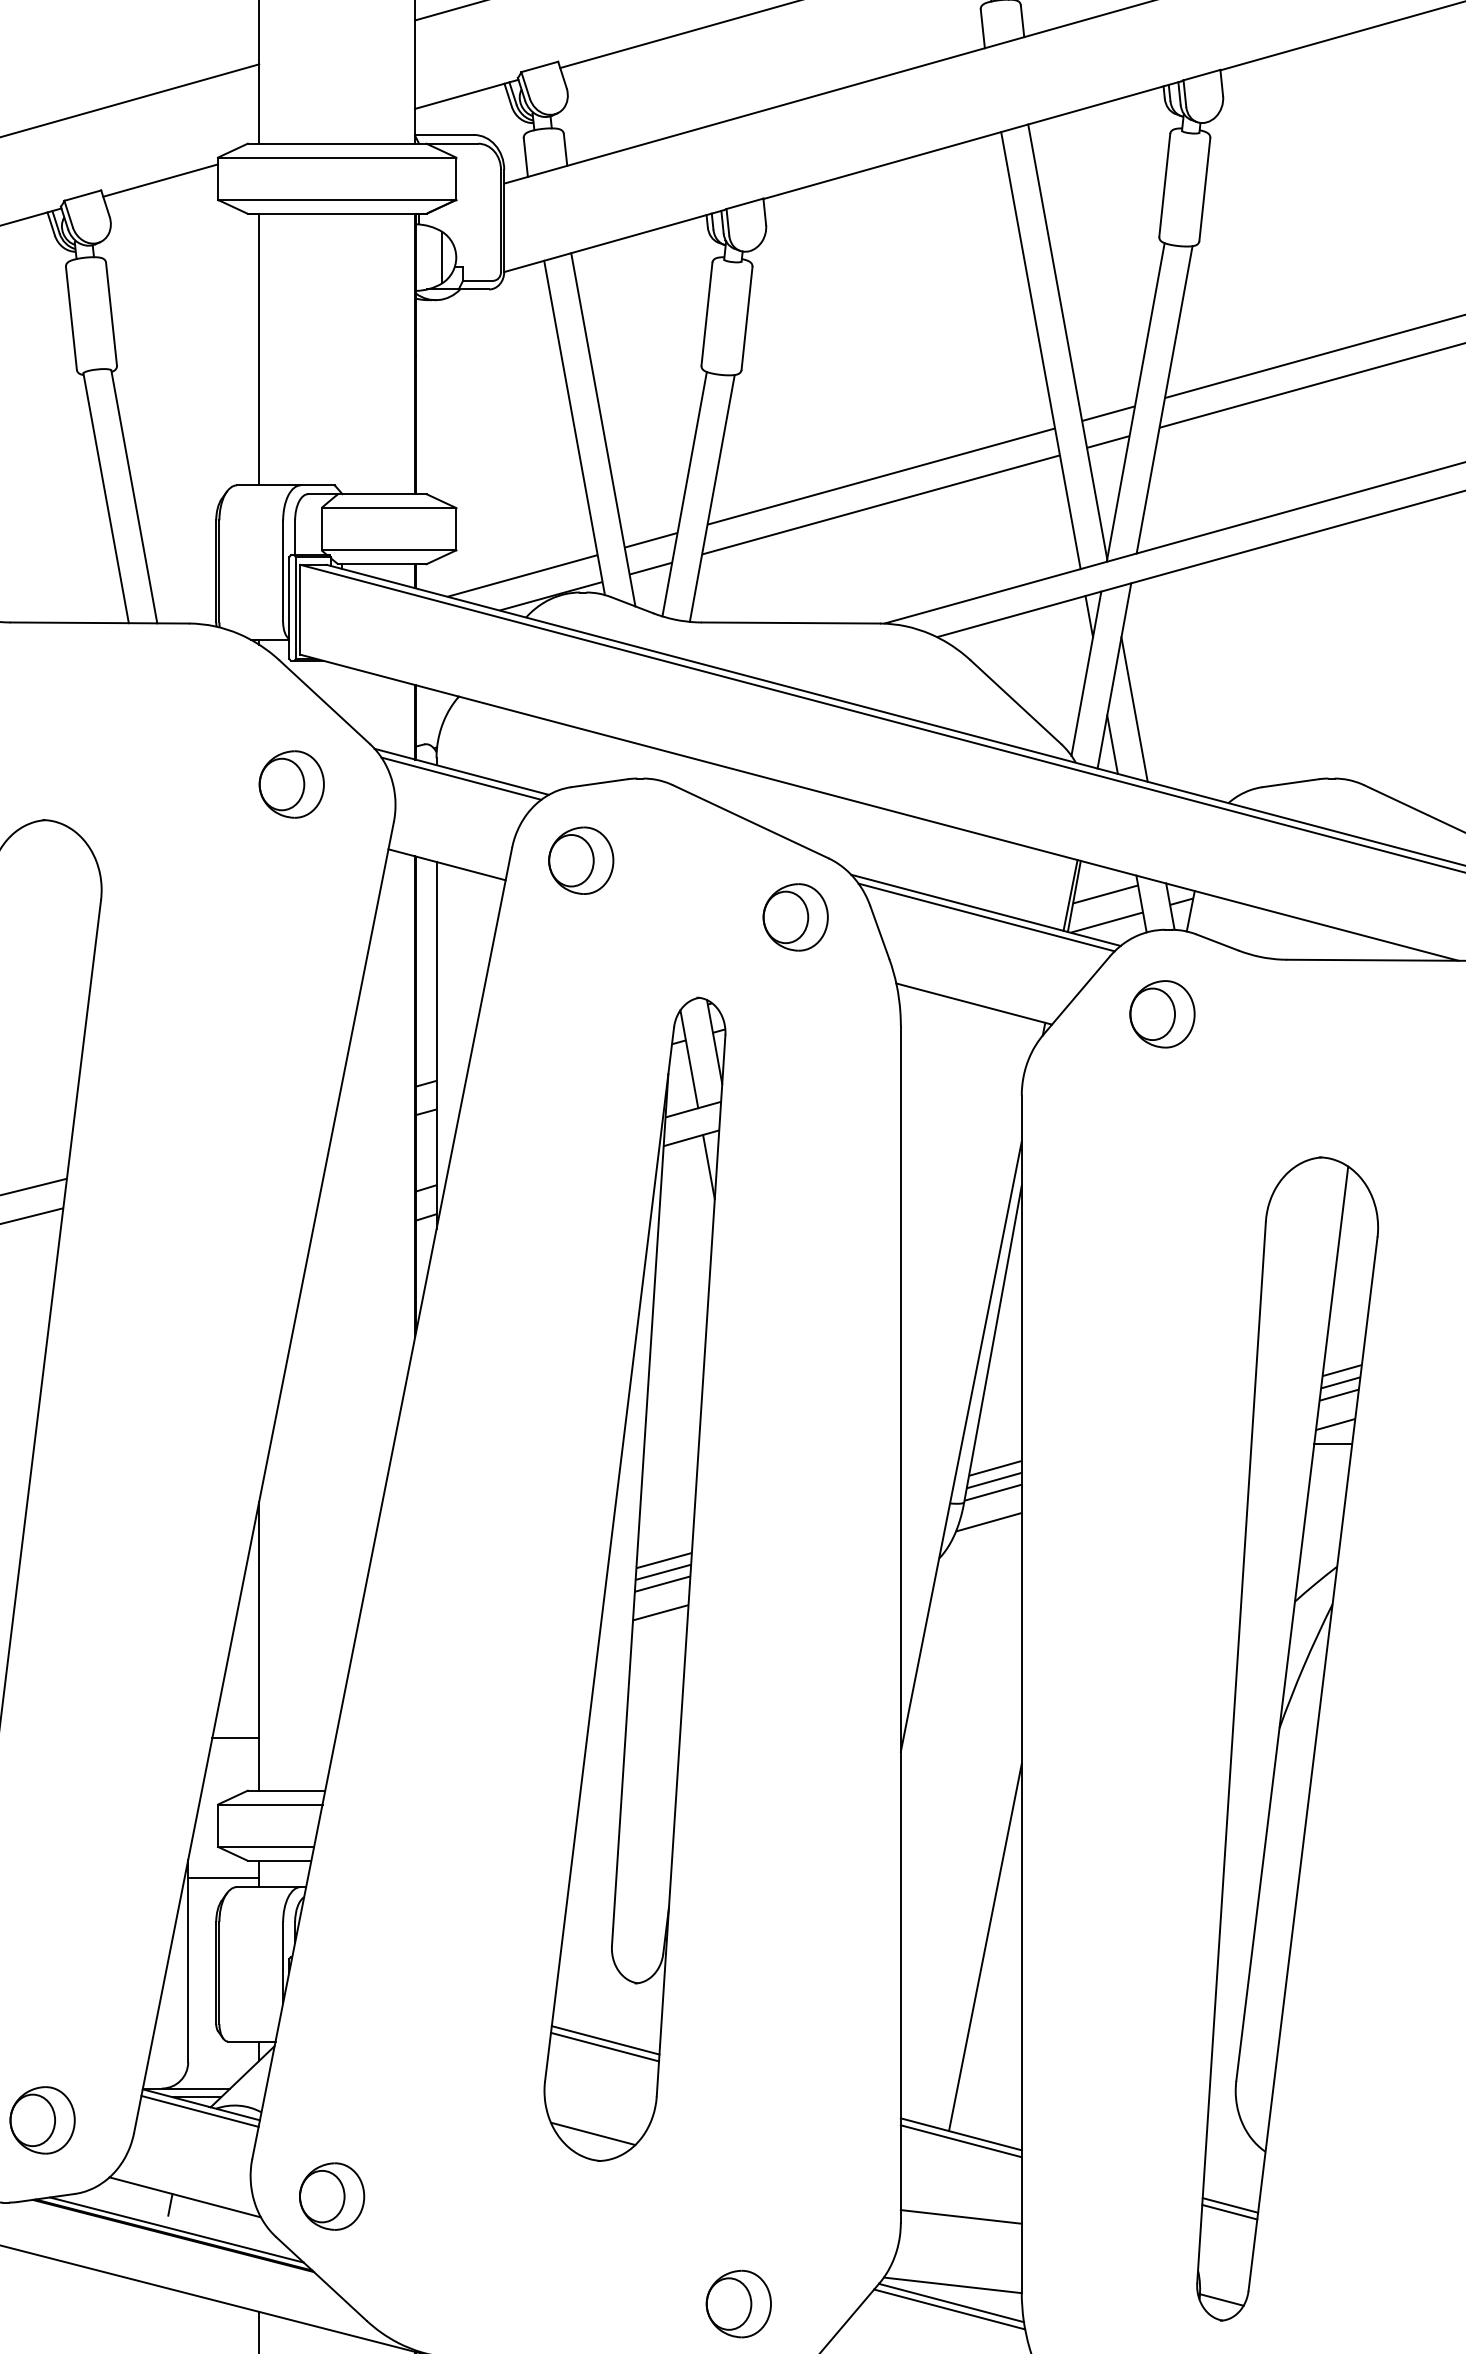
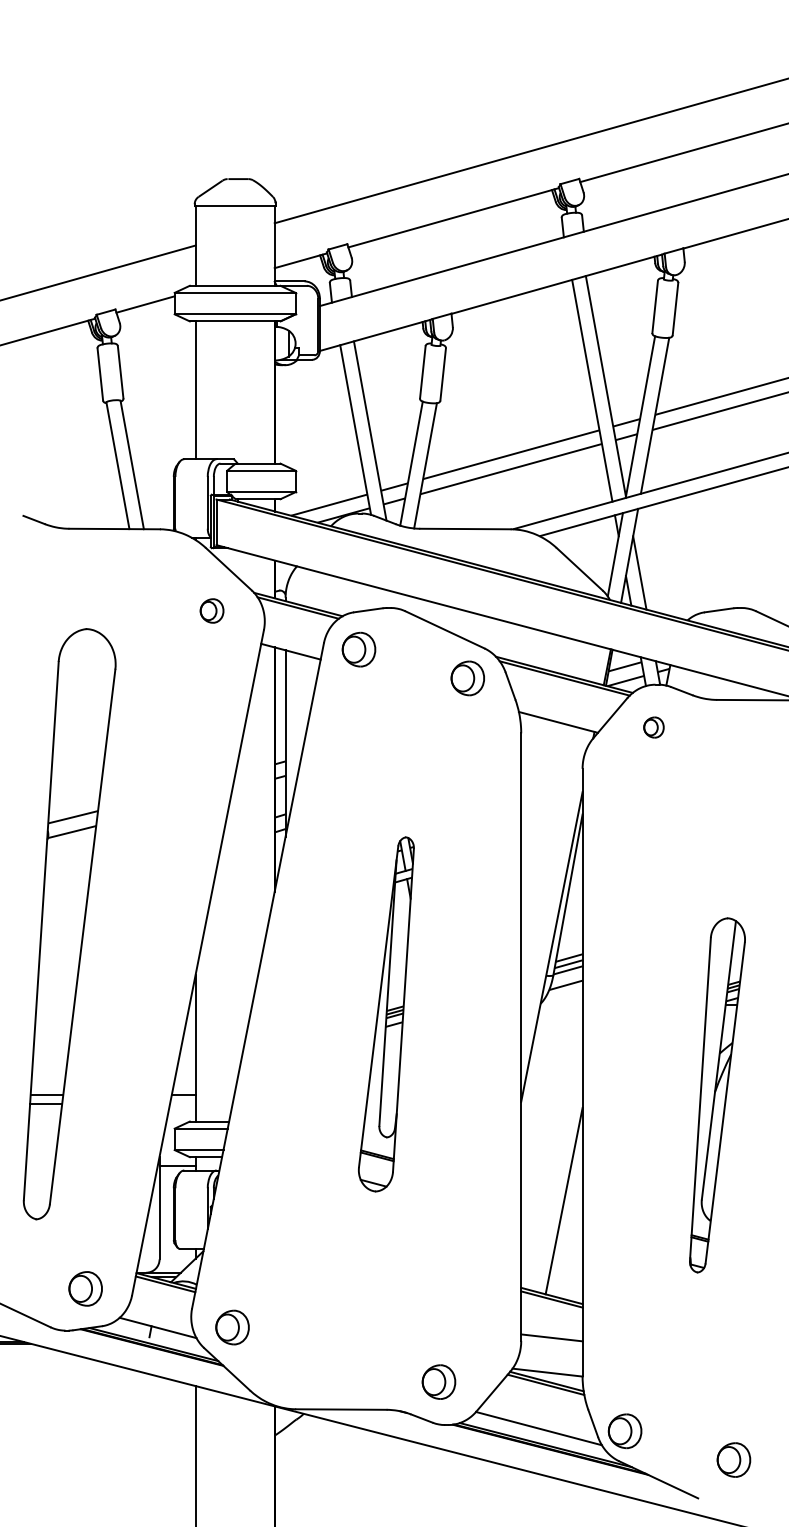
part: (290, 783) -> (211, 610), size x0.7
part: (1161, 1014) -> (653, 727), size x0.6
part: (635, 1579) -> (386, 1014), size x0.6
part: (1287, 1739) -> (717, 1095), size x0.6

